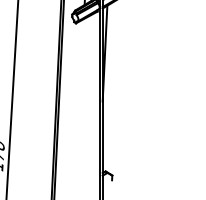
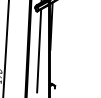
line: (80, 103) -> (39, 50), added

